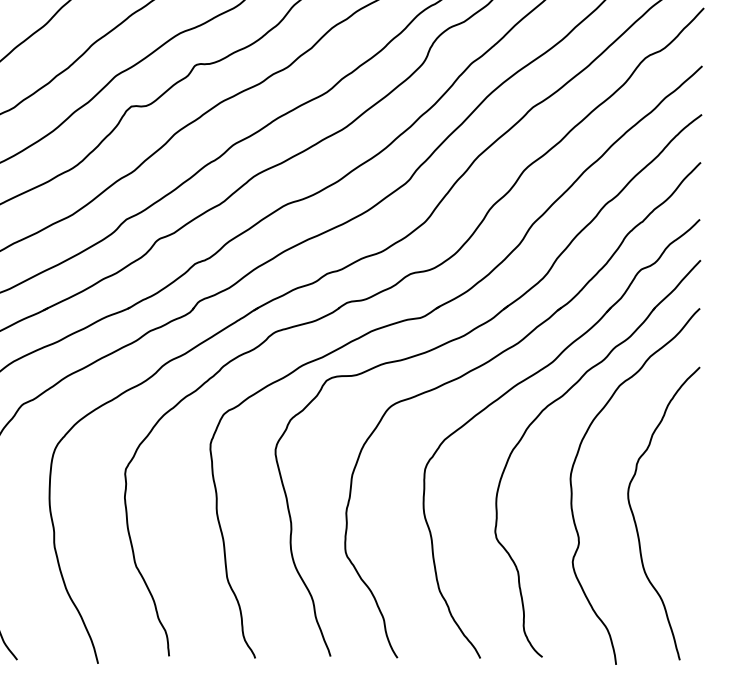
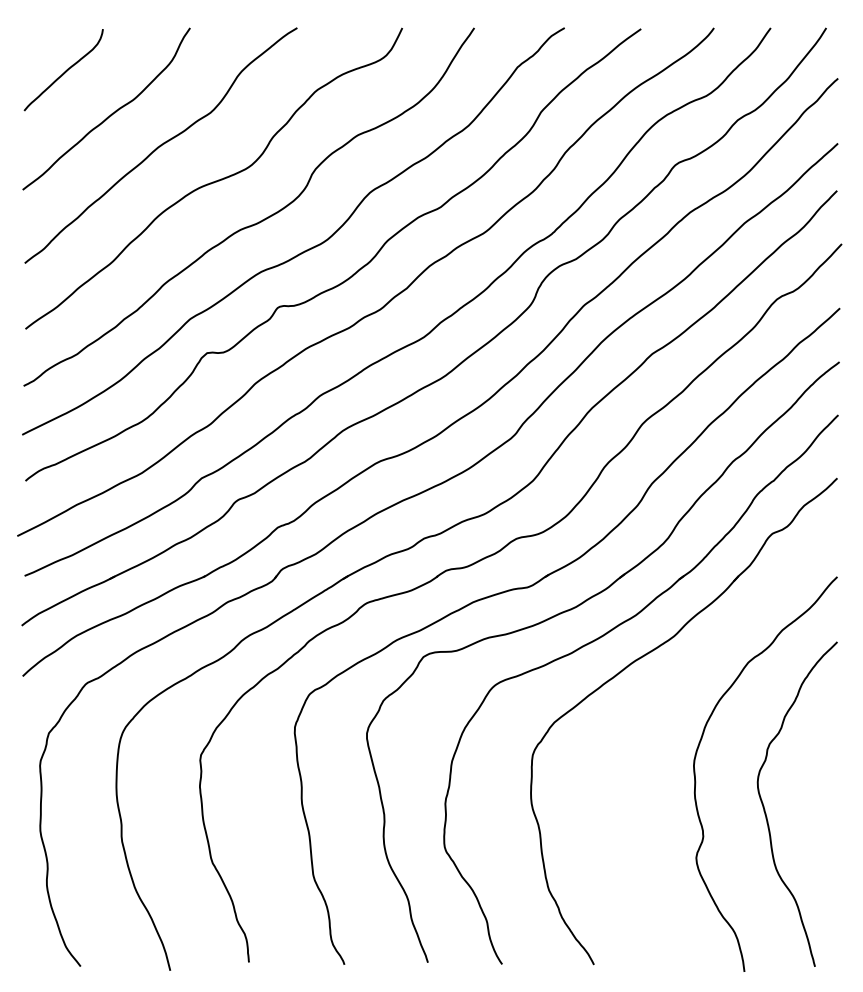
part: (558, 400) -> (680, 678), removed

